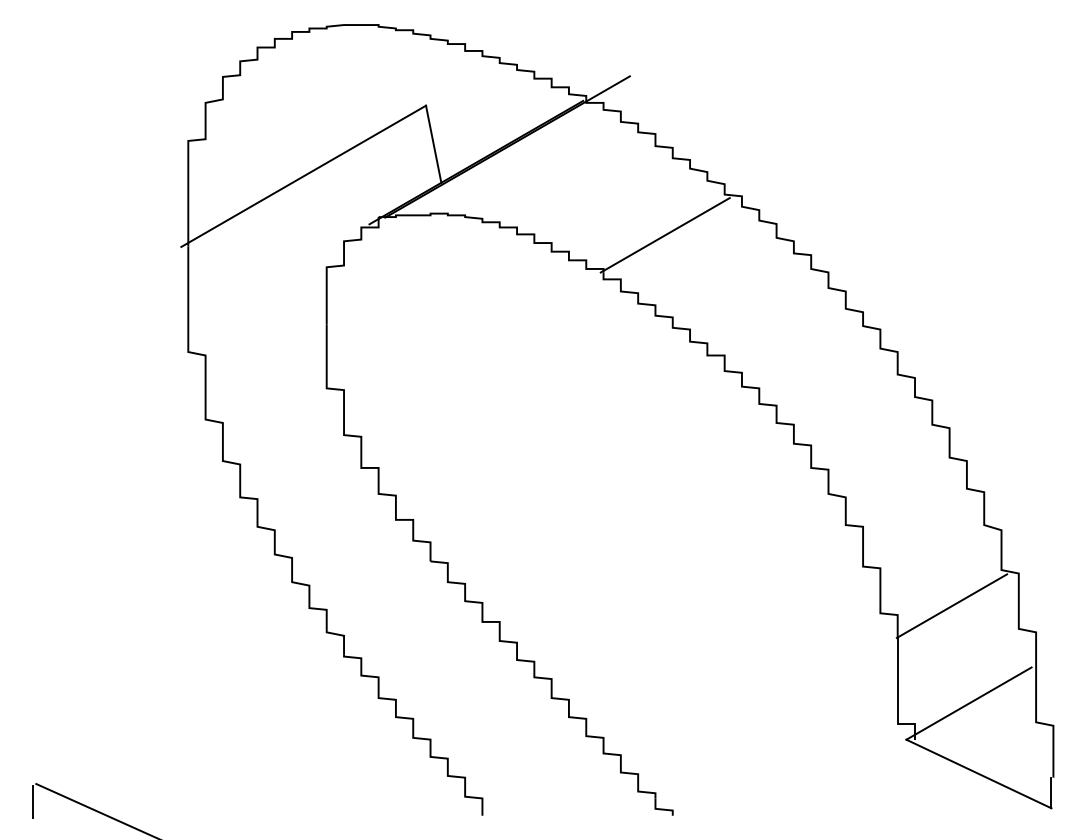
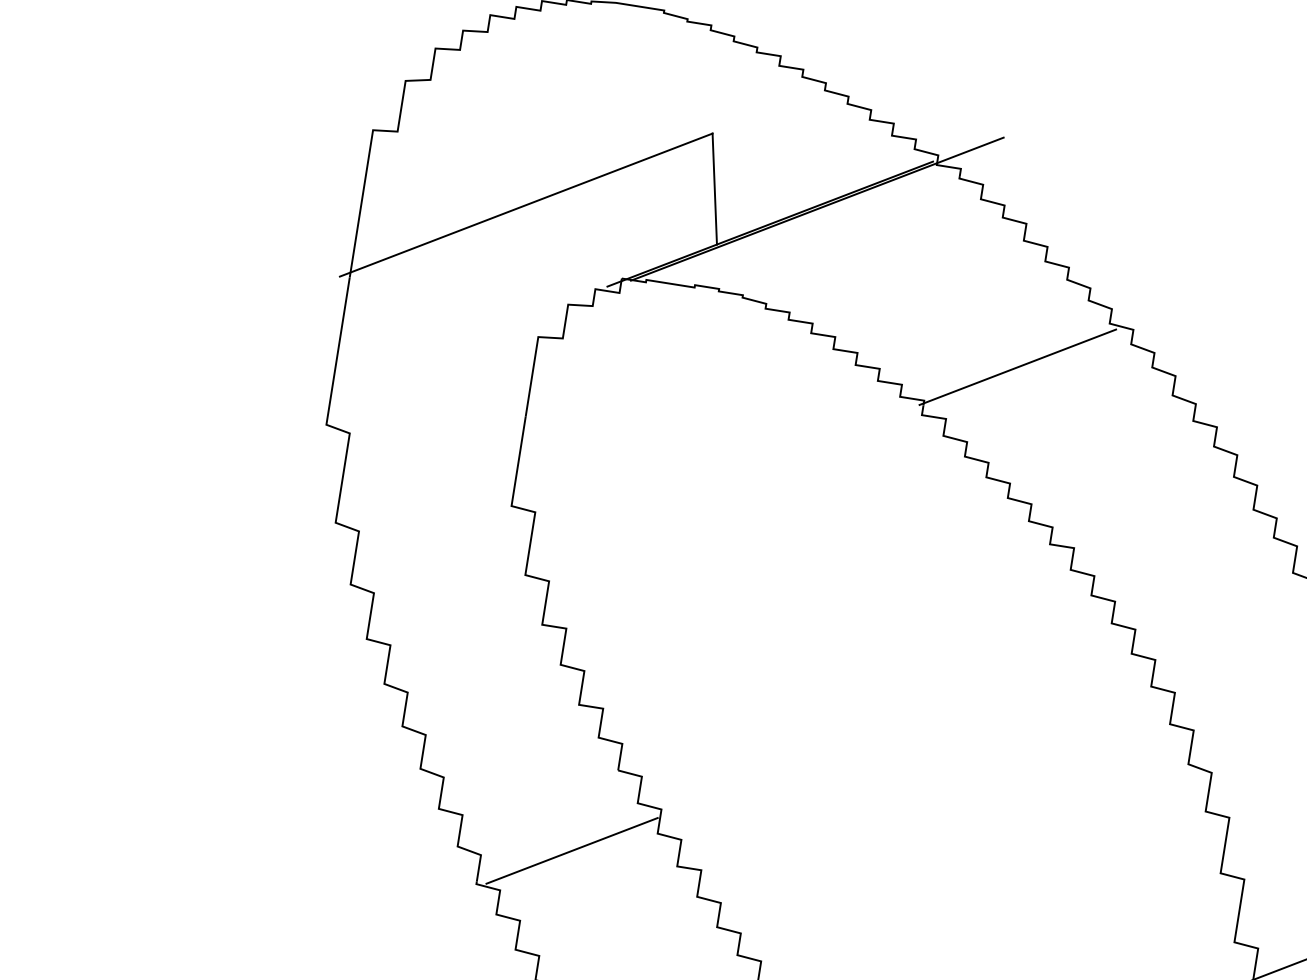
line: (407, 622) -> (572, 850), added

